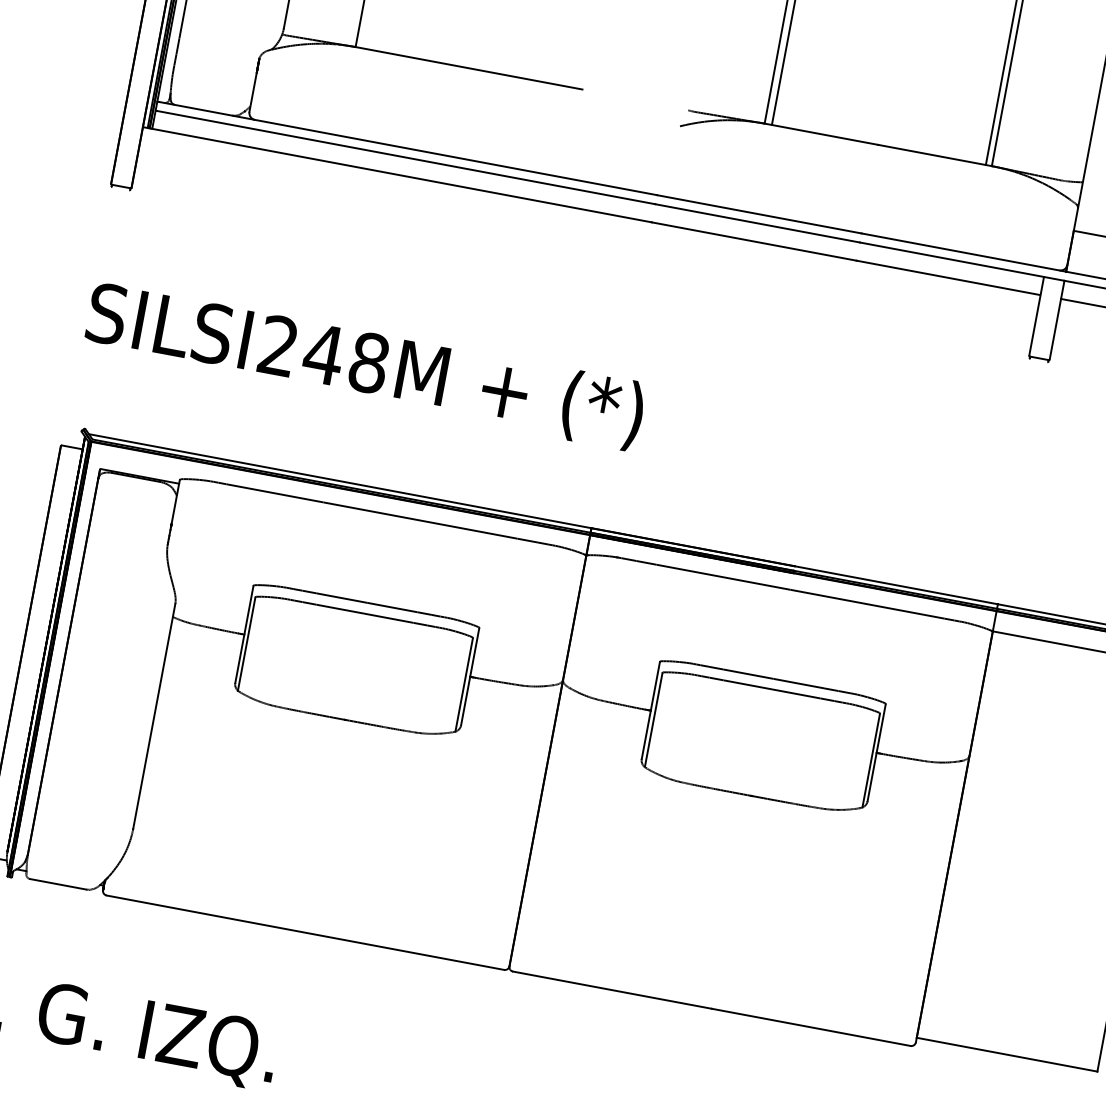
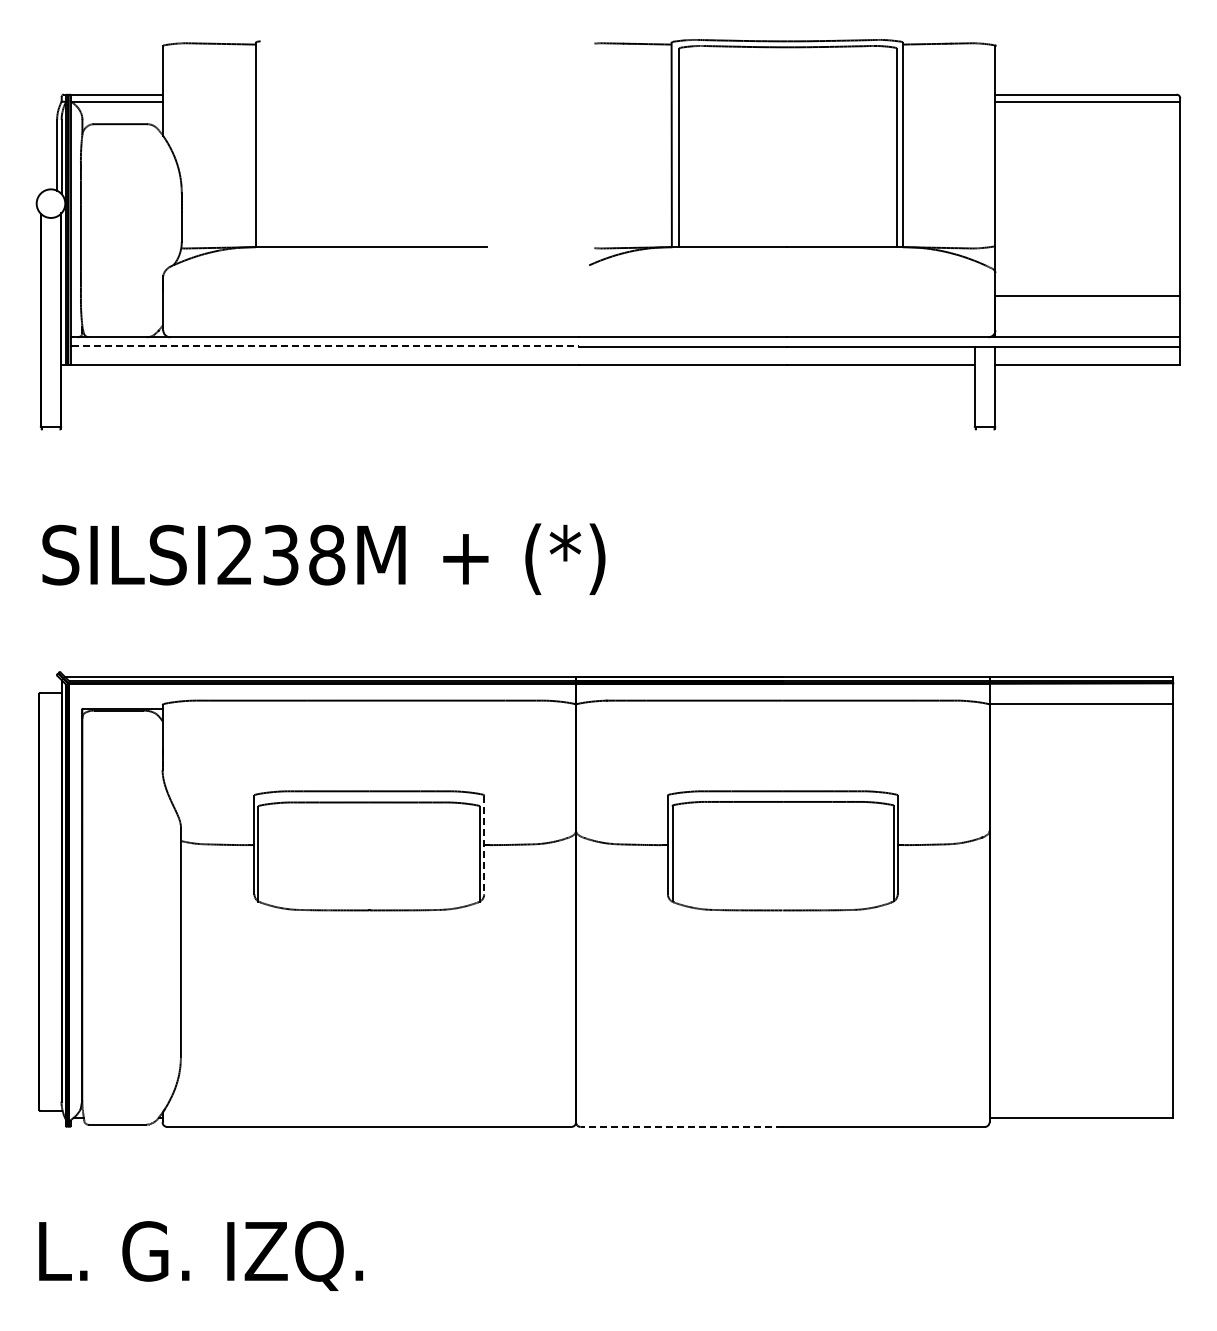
line: (405, 157) -> (325, 346), solid -> dashed
text: (323, 353) -> (280, 554), SILSI248M -> SILSI238M
line: (470, 677) -> (484, 845), solid -> dashed
line: (612, 989) -> (681, 1126), solid -> dashed

